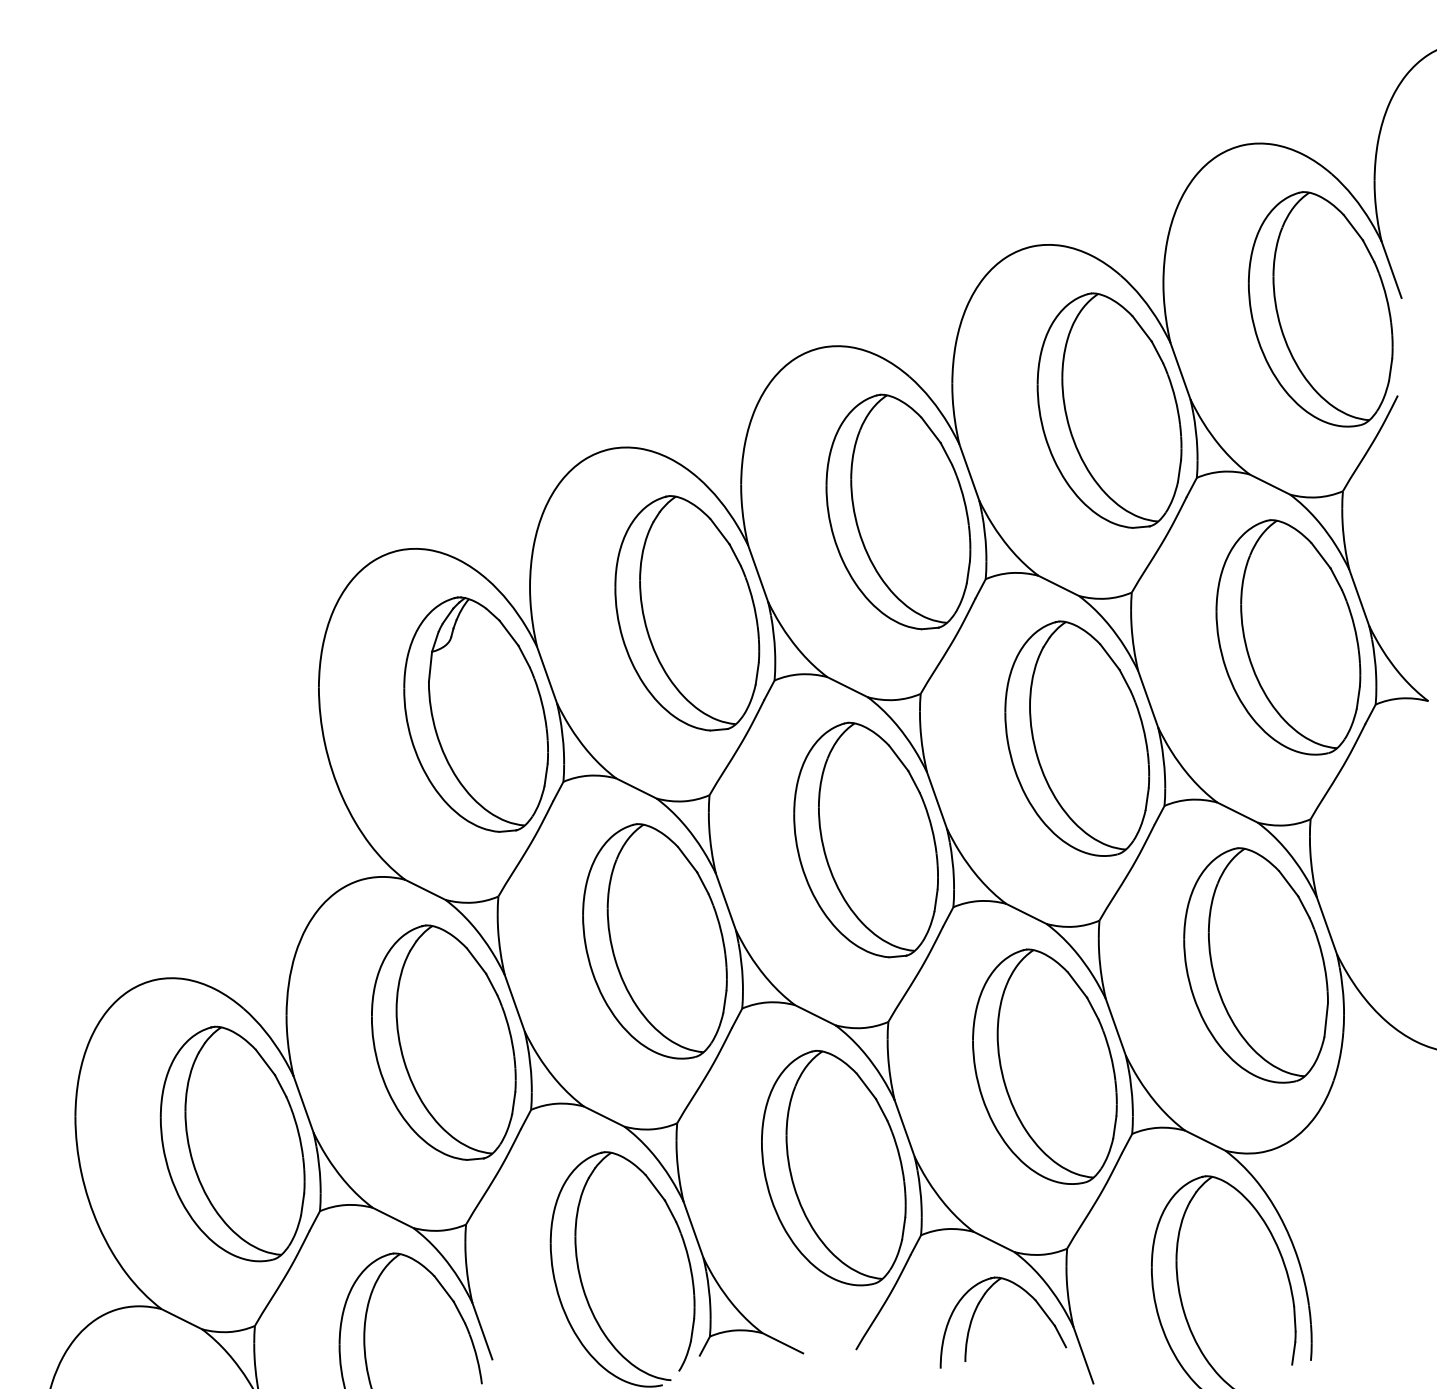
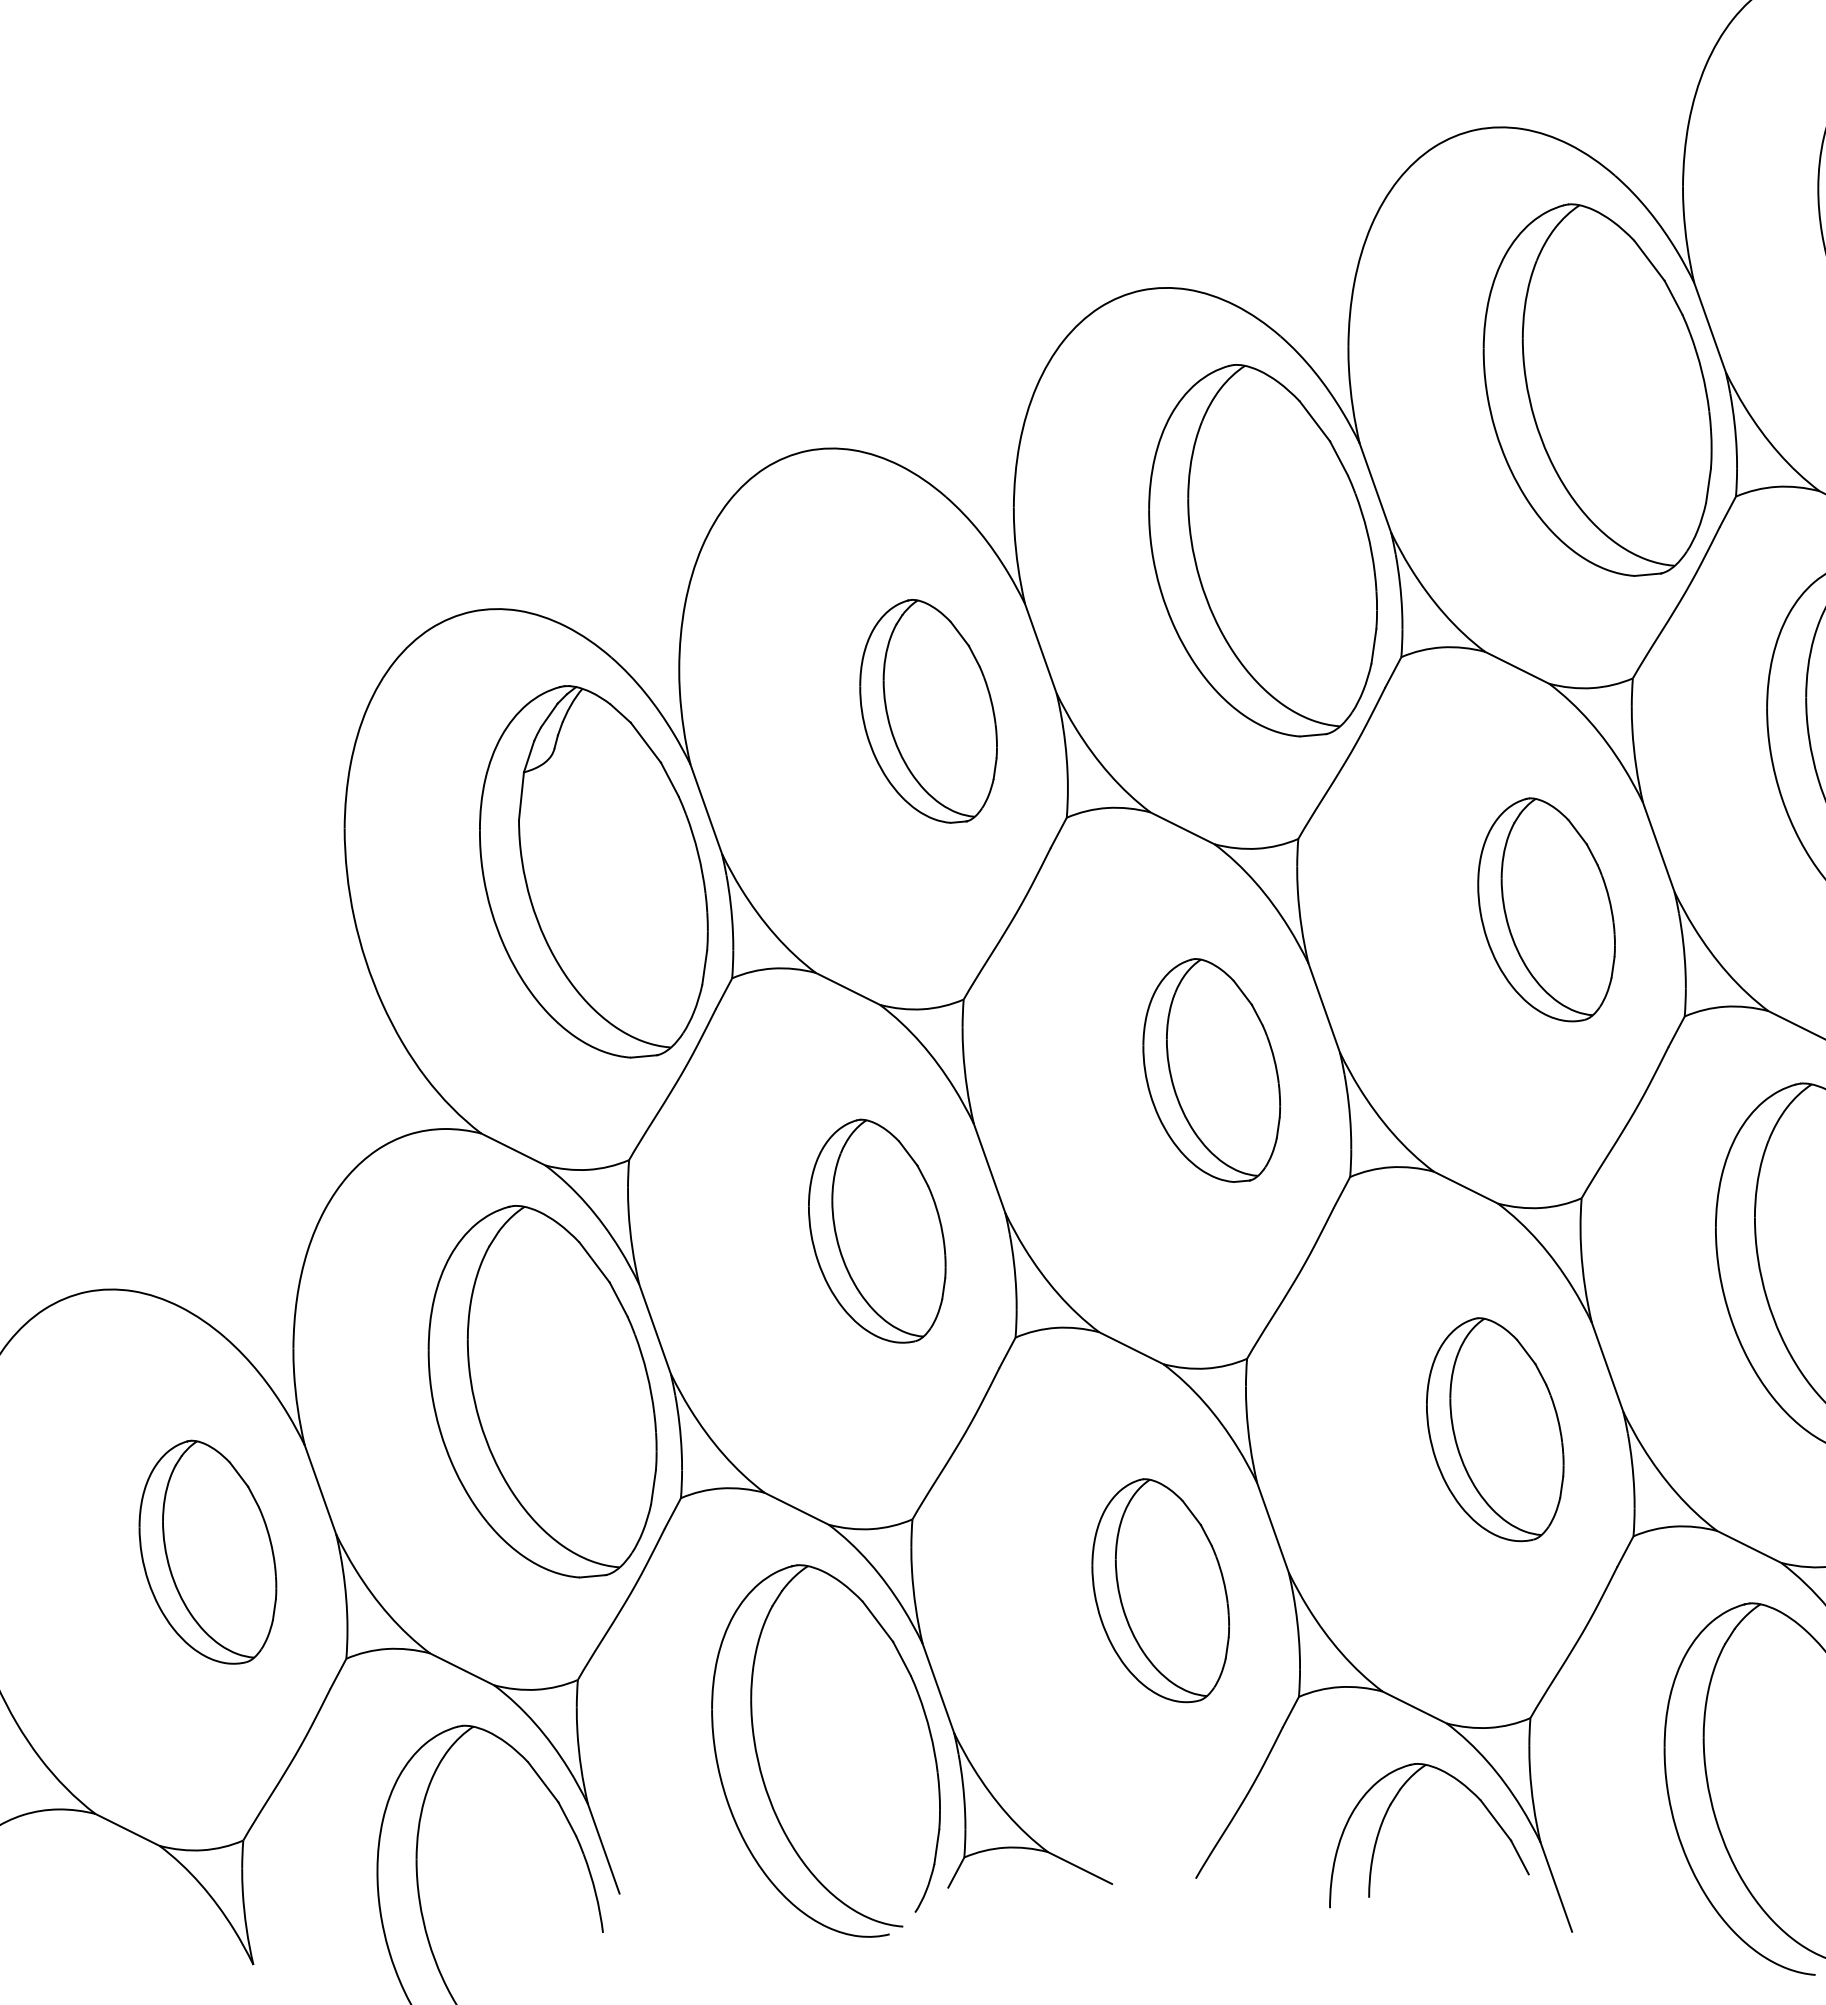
part: (687, 613) -> (928, 711), size x0.6
part: (1077, 738) -> (1546, 909), size x0.6
part: (865, 839) -> (1210, 1069), size x0.6
part: (654, 941) -> (876, 1231), size x0.6
part: (1044, 1066) -> (1494, 1429), size x0.6
part: (232, 1143) -> (207, 1551), size x0.6
part: (833, 1168) -> (1160, 1591), size x0.6

